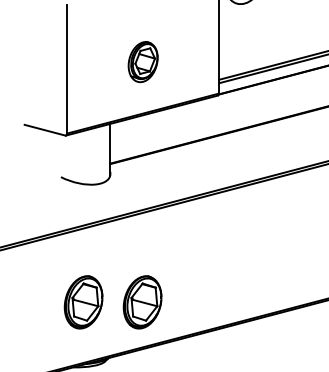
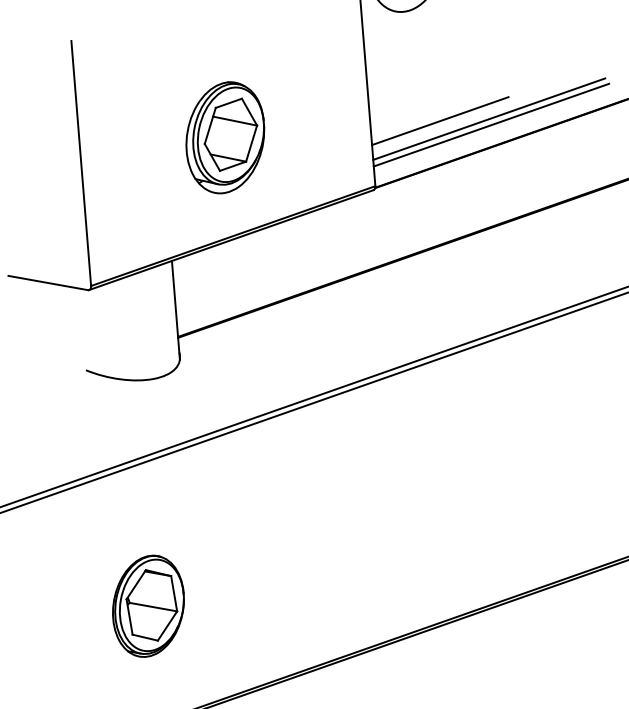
part: (142, 61) -> (224, 136), size x1.43
line: (255, 62) -> (440, 121), added
part: (142, 302) -> (261, 597), removed

